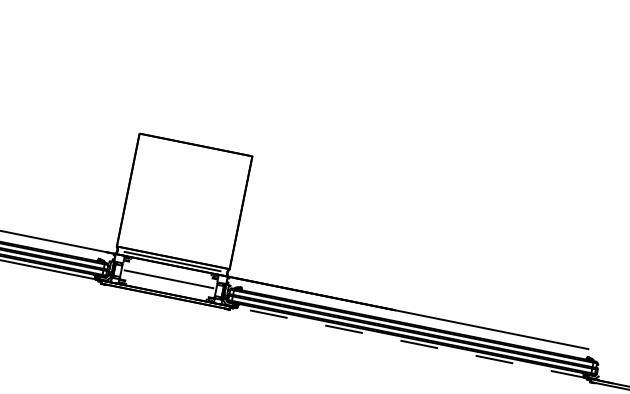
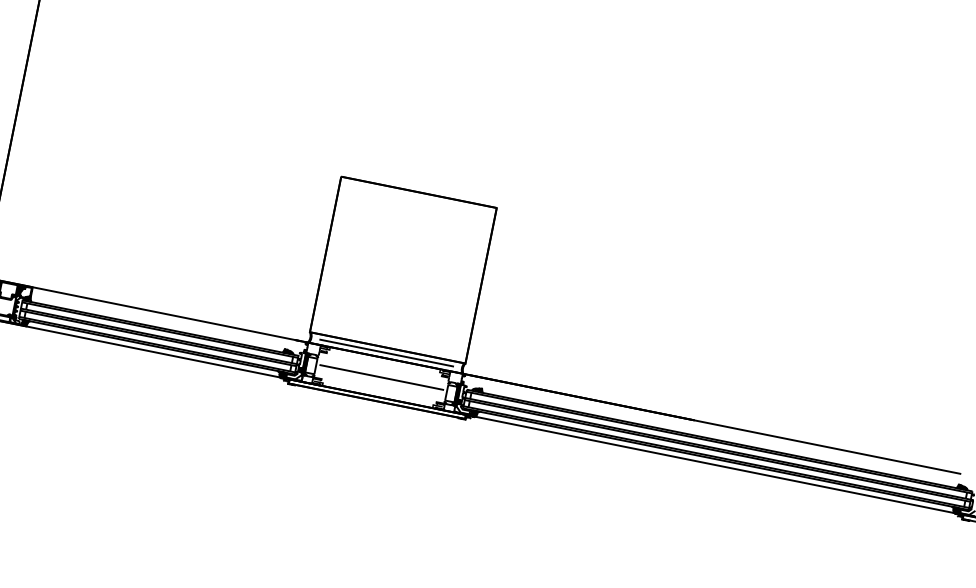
line: (407, 342) -> (710, 464), dashed -> solid

